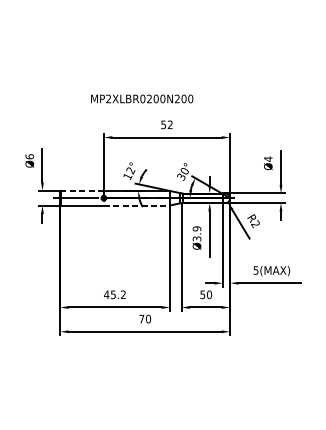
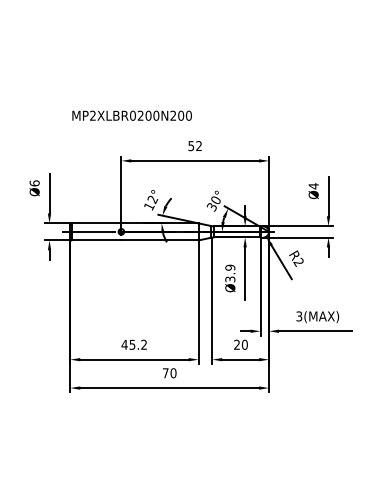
text: (141, 98) -> (131, 115), moved
line: (82, 191) -> (96, 223), dashed -> solid
line: (137, 205) -> (160, 240), dashed -> solid
text: (256, 269) -> (299, 315), 5(MAX) -> 3(MAX)
text: (202, 294) -> (236, 344), 50 -> 20

